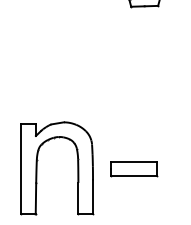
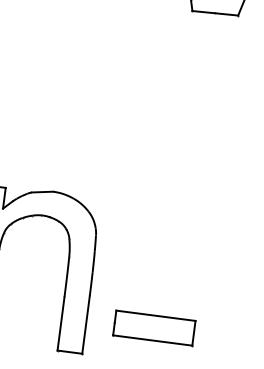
part: (134, 169) -> (155, 328), moved

